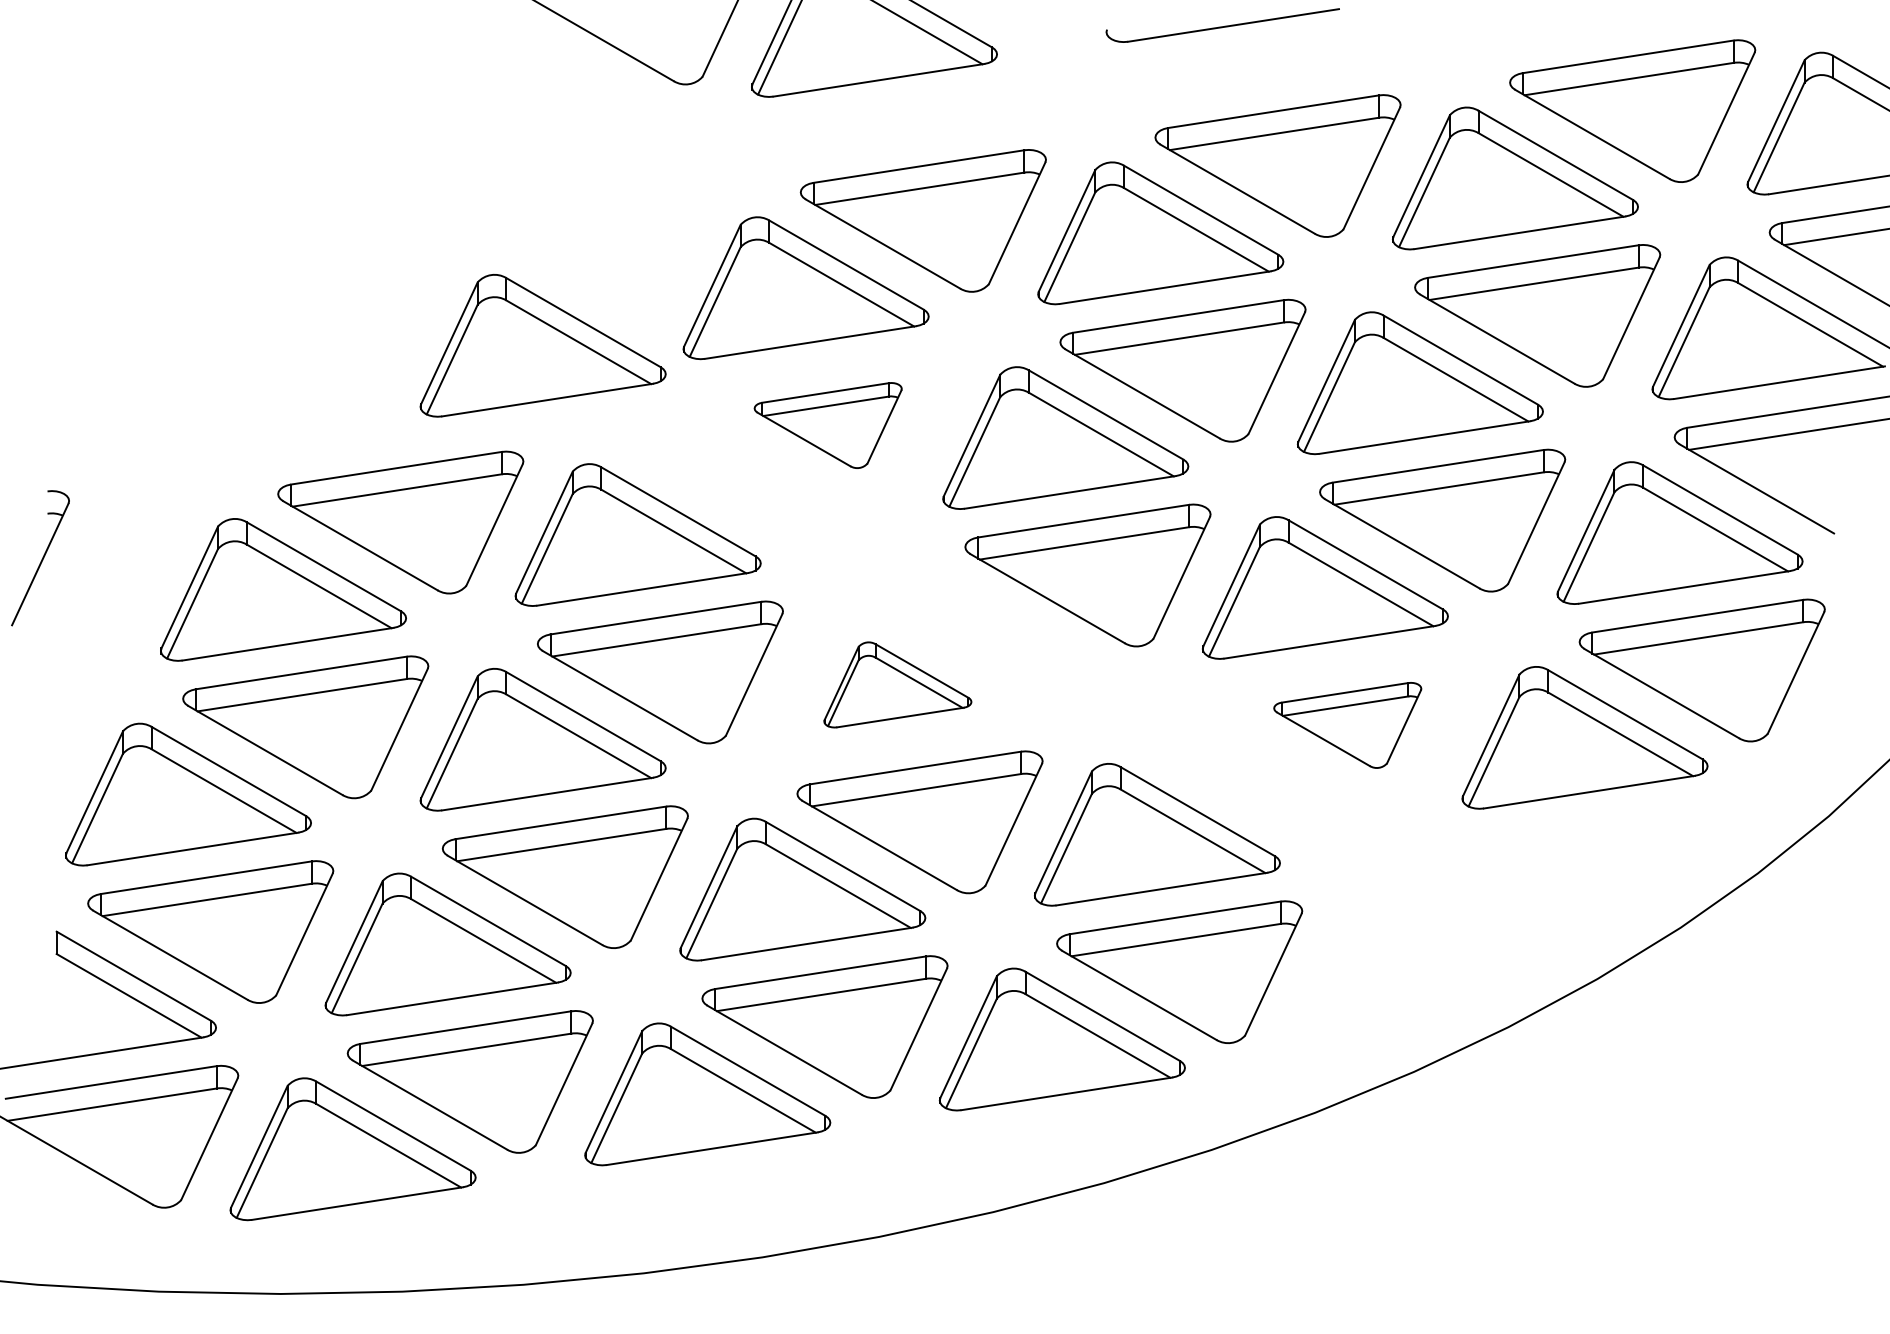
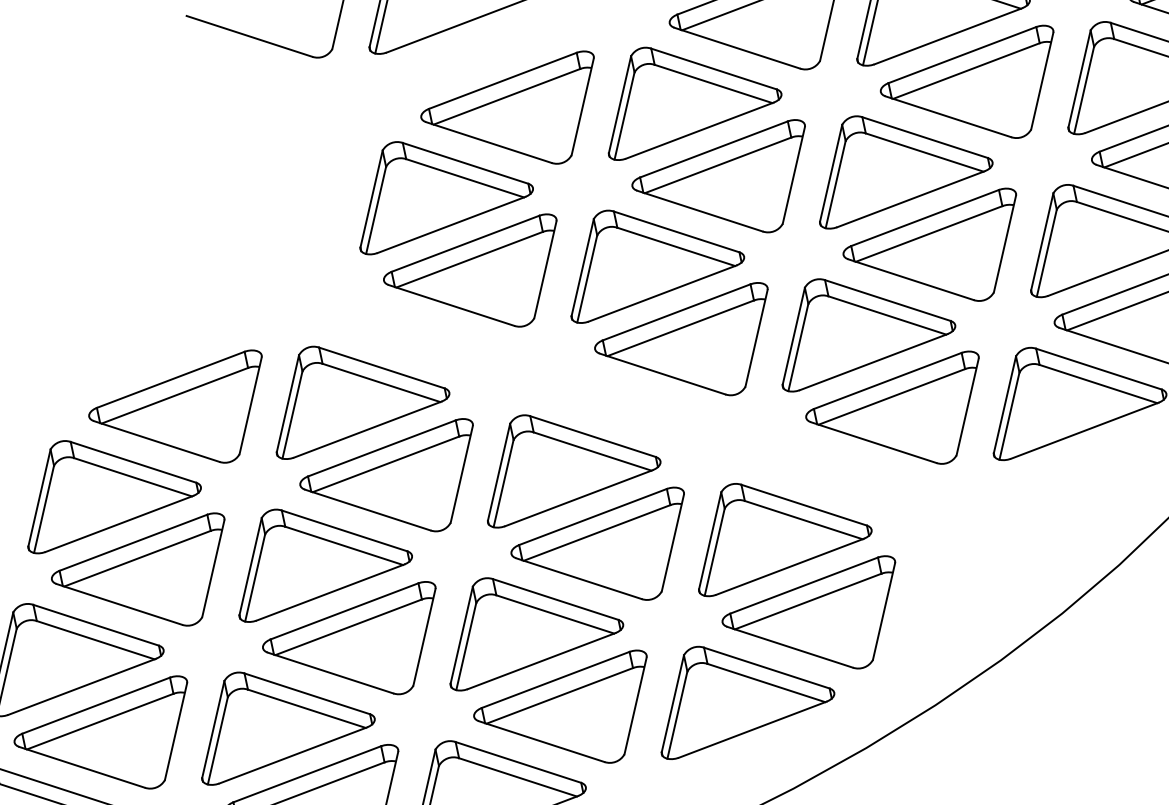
part: (542, 345) -> (257, 268), removed
part: (827, 425) -> (476, 282), size x1.67
part: (897, 684) -> (567, 459), size x1.67
part: (1347, 725) -> (899, 419), size x1.67

